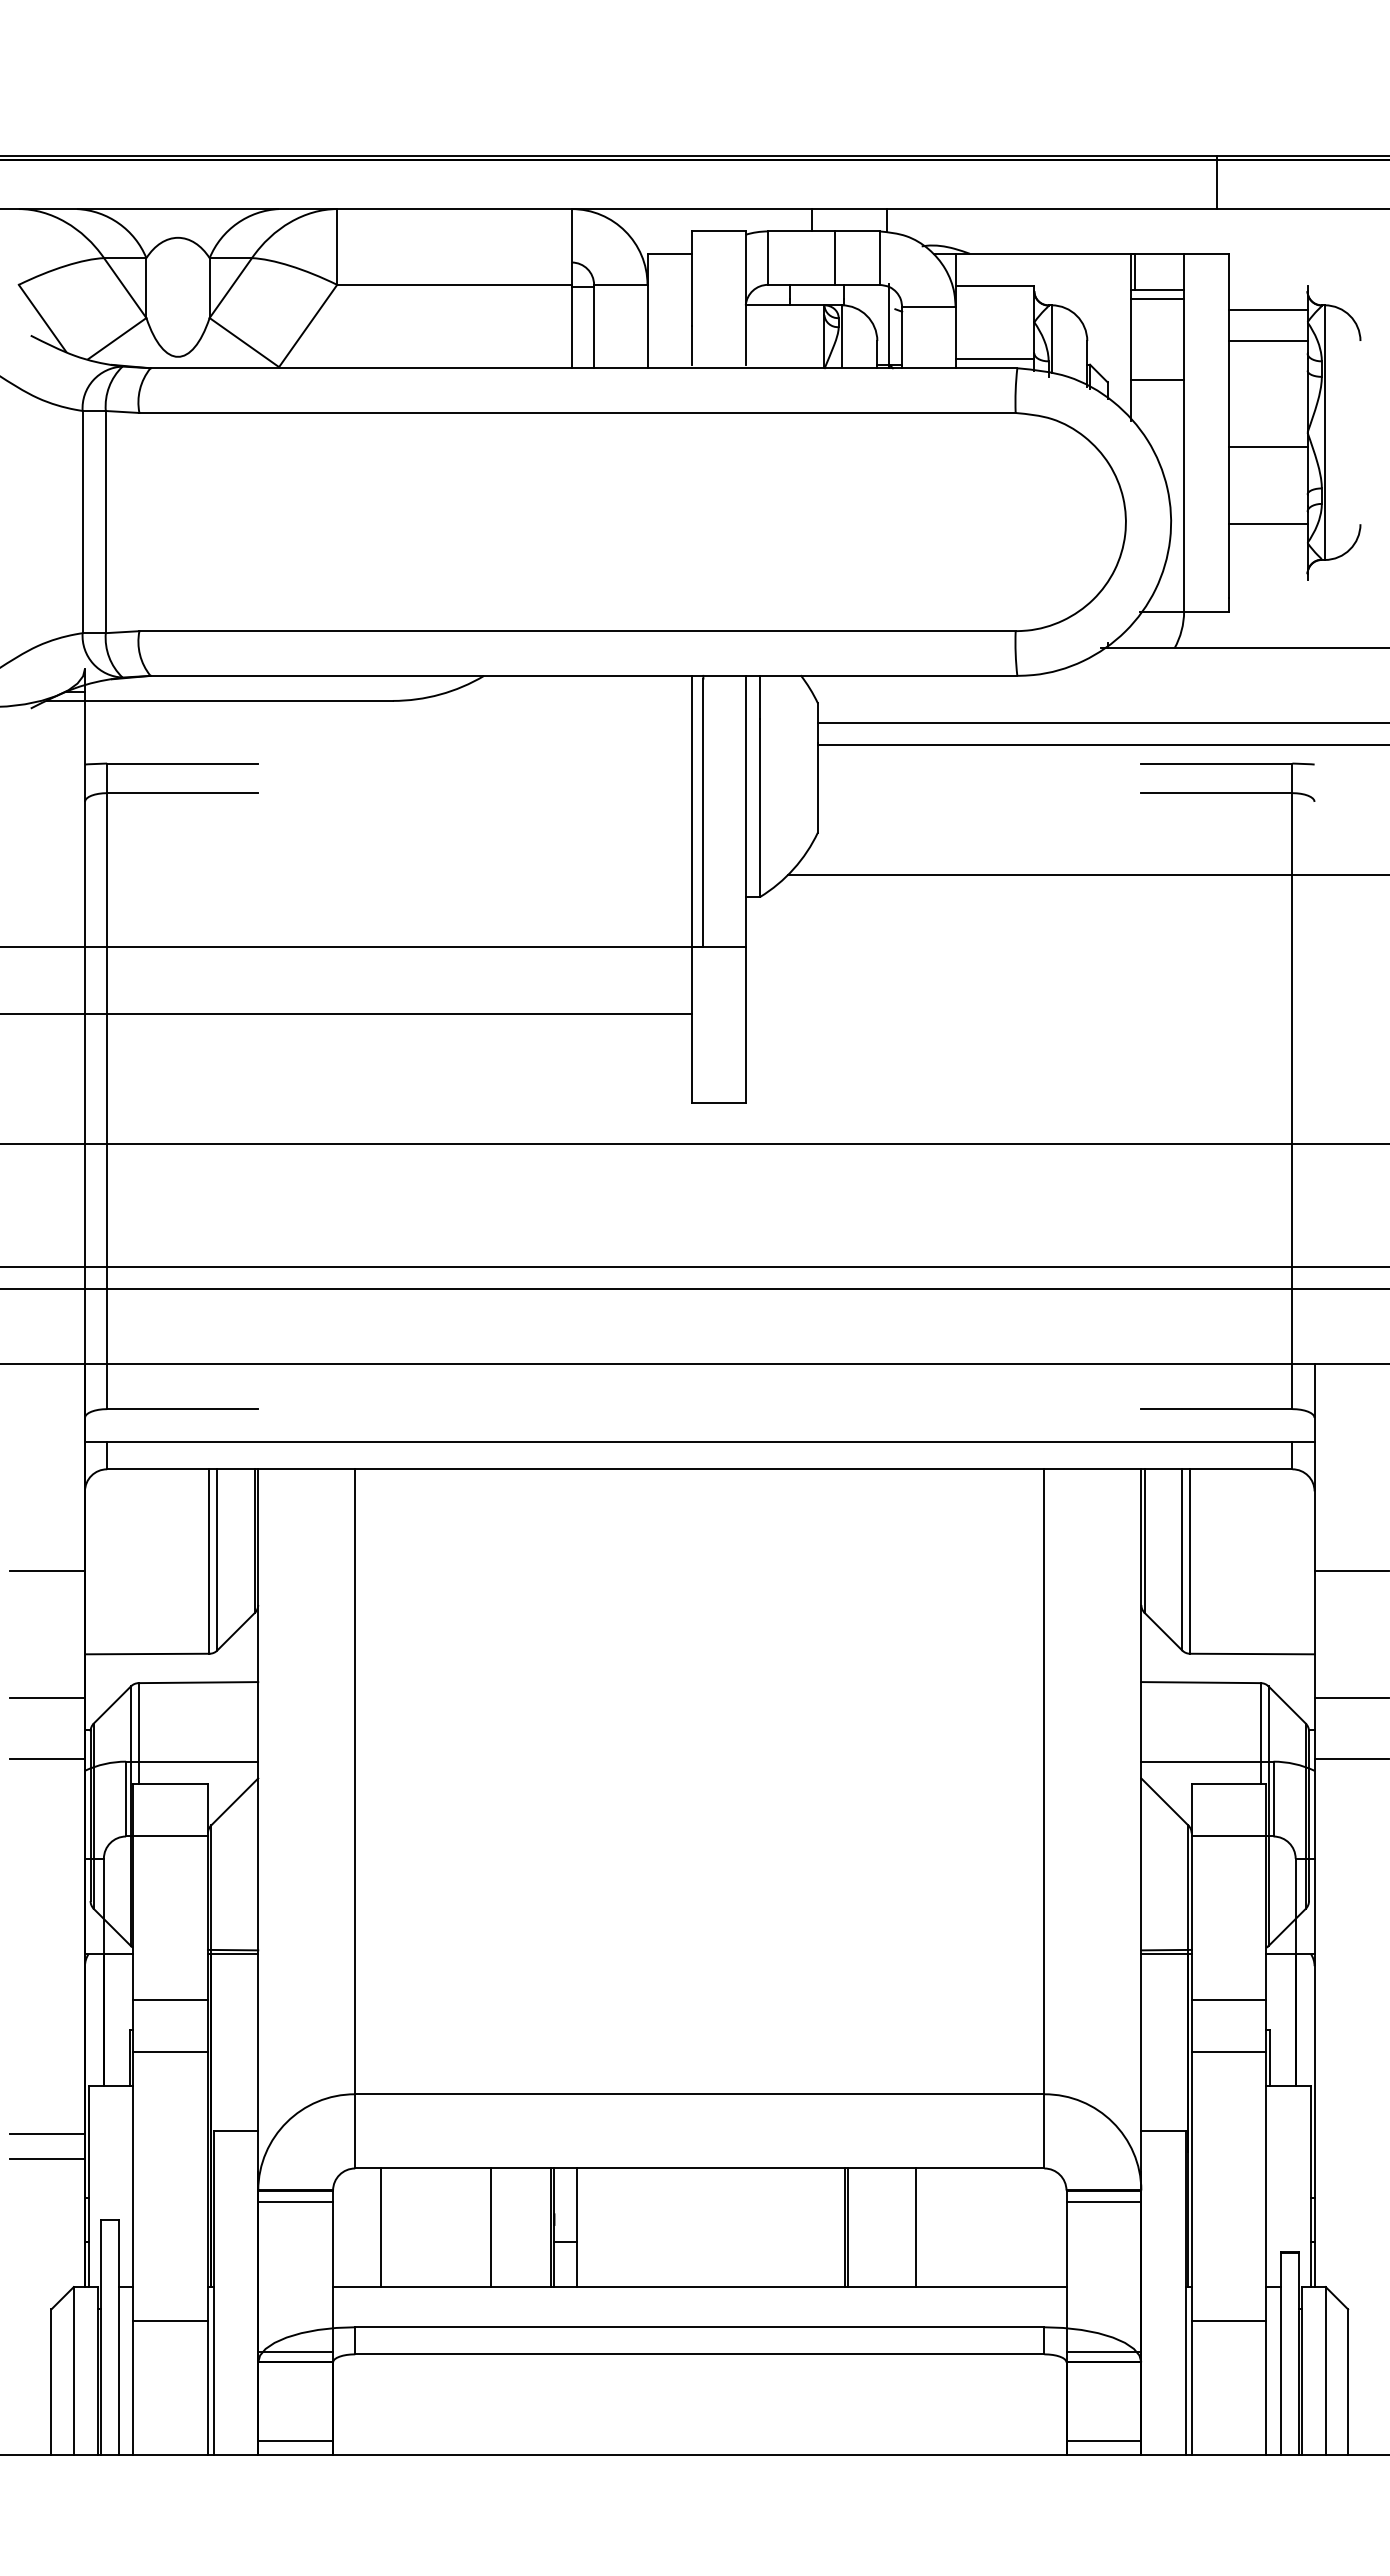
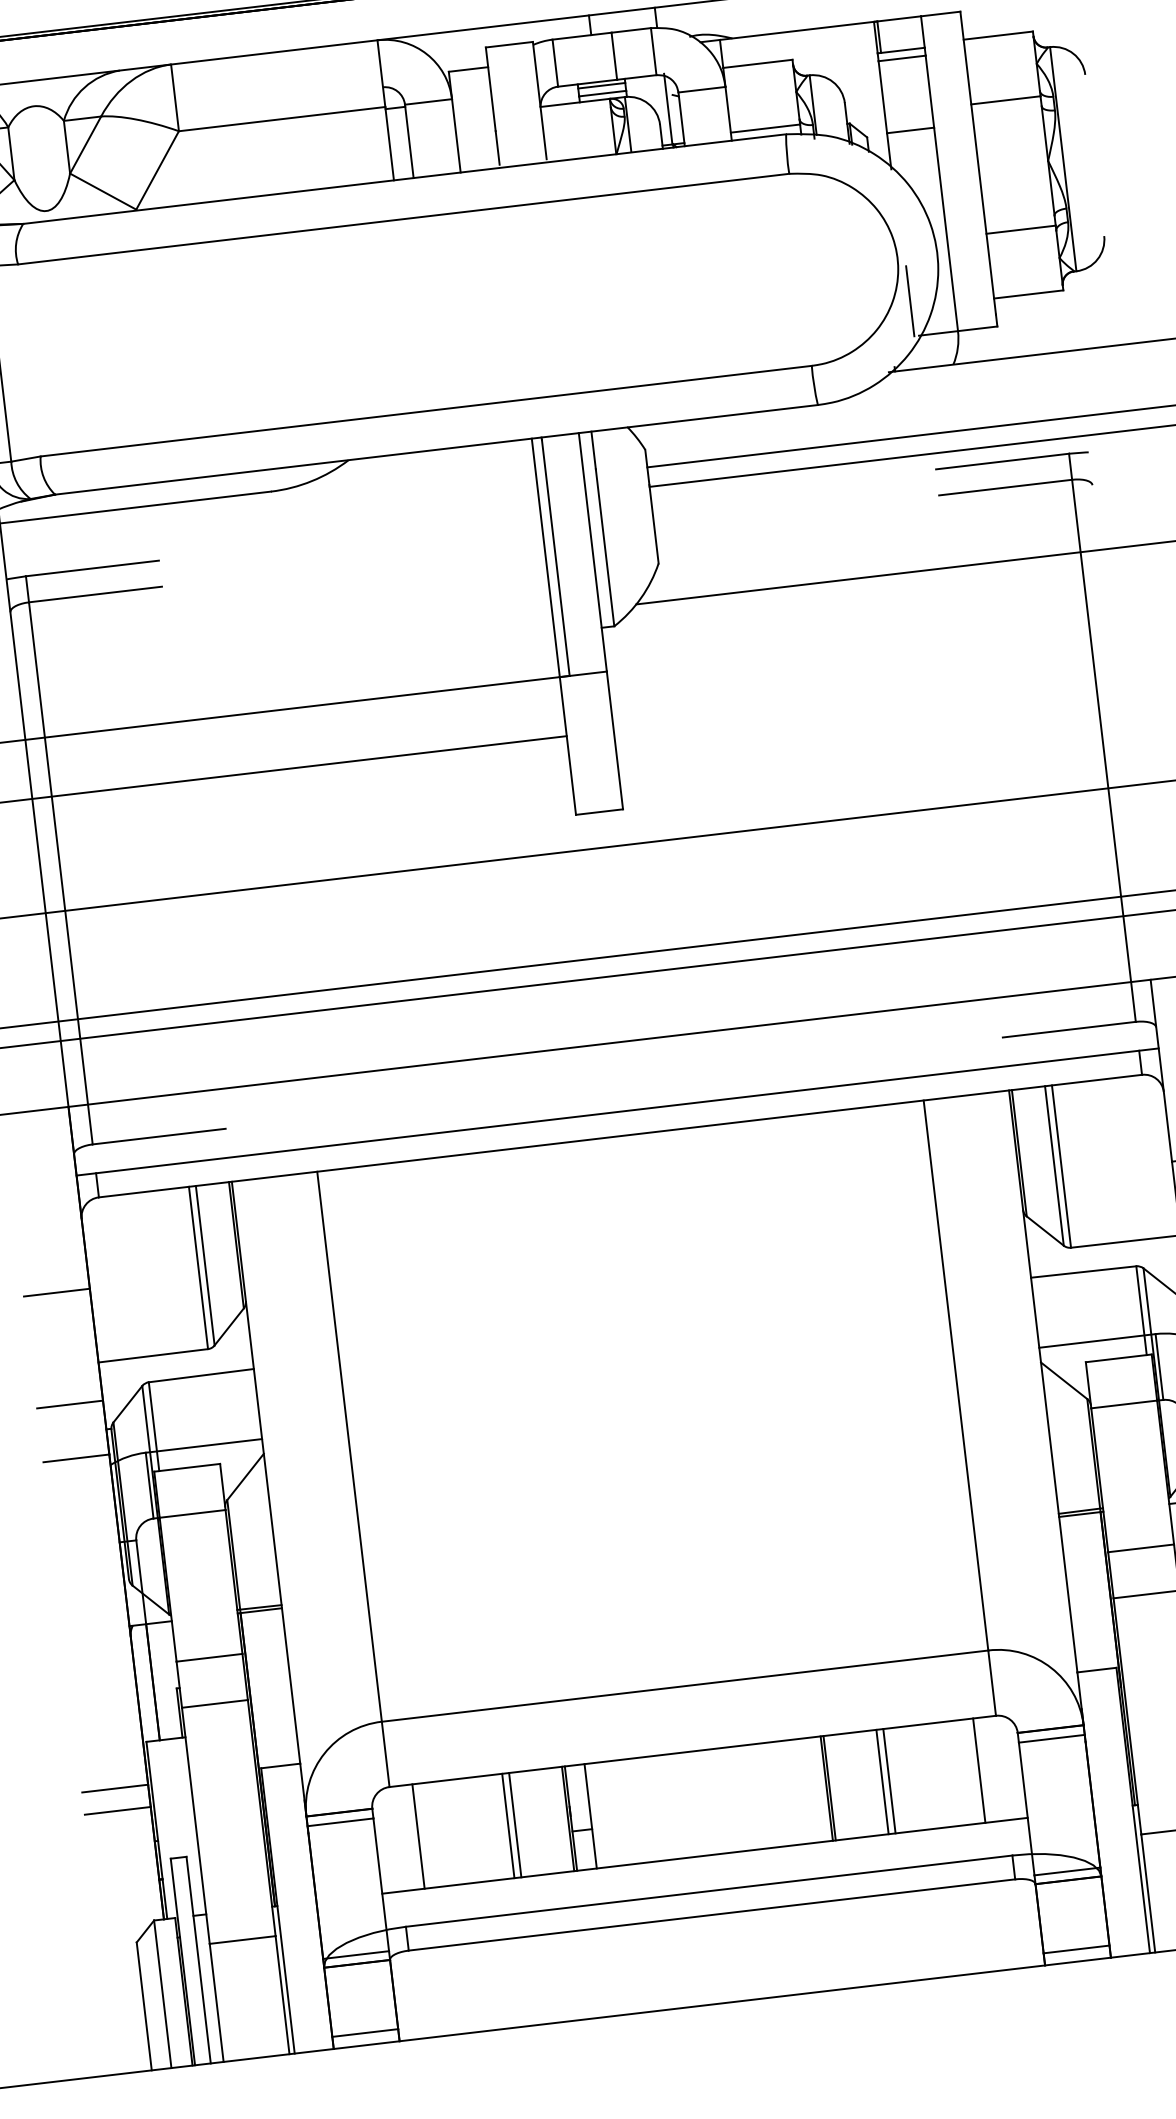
line: (816, 289) -> (601, 85), added
line: (816, 298) -> (602, 93), added
line: (1267, 310) -> (1005, 100), moved
line: (1267, 340) -> (997, 35), moved
line: (1267, 447) -> (1020, 230), moved
line: (1267, 523) -> (1028, 294), moved
line: (1134, 571) -> (910, 301), added
line: (483, 2227) -> (508, 1825), added
line: (908, 2227) -> (882, 1781), added
line: (1018, 2227) -> (979, 1770), added

